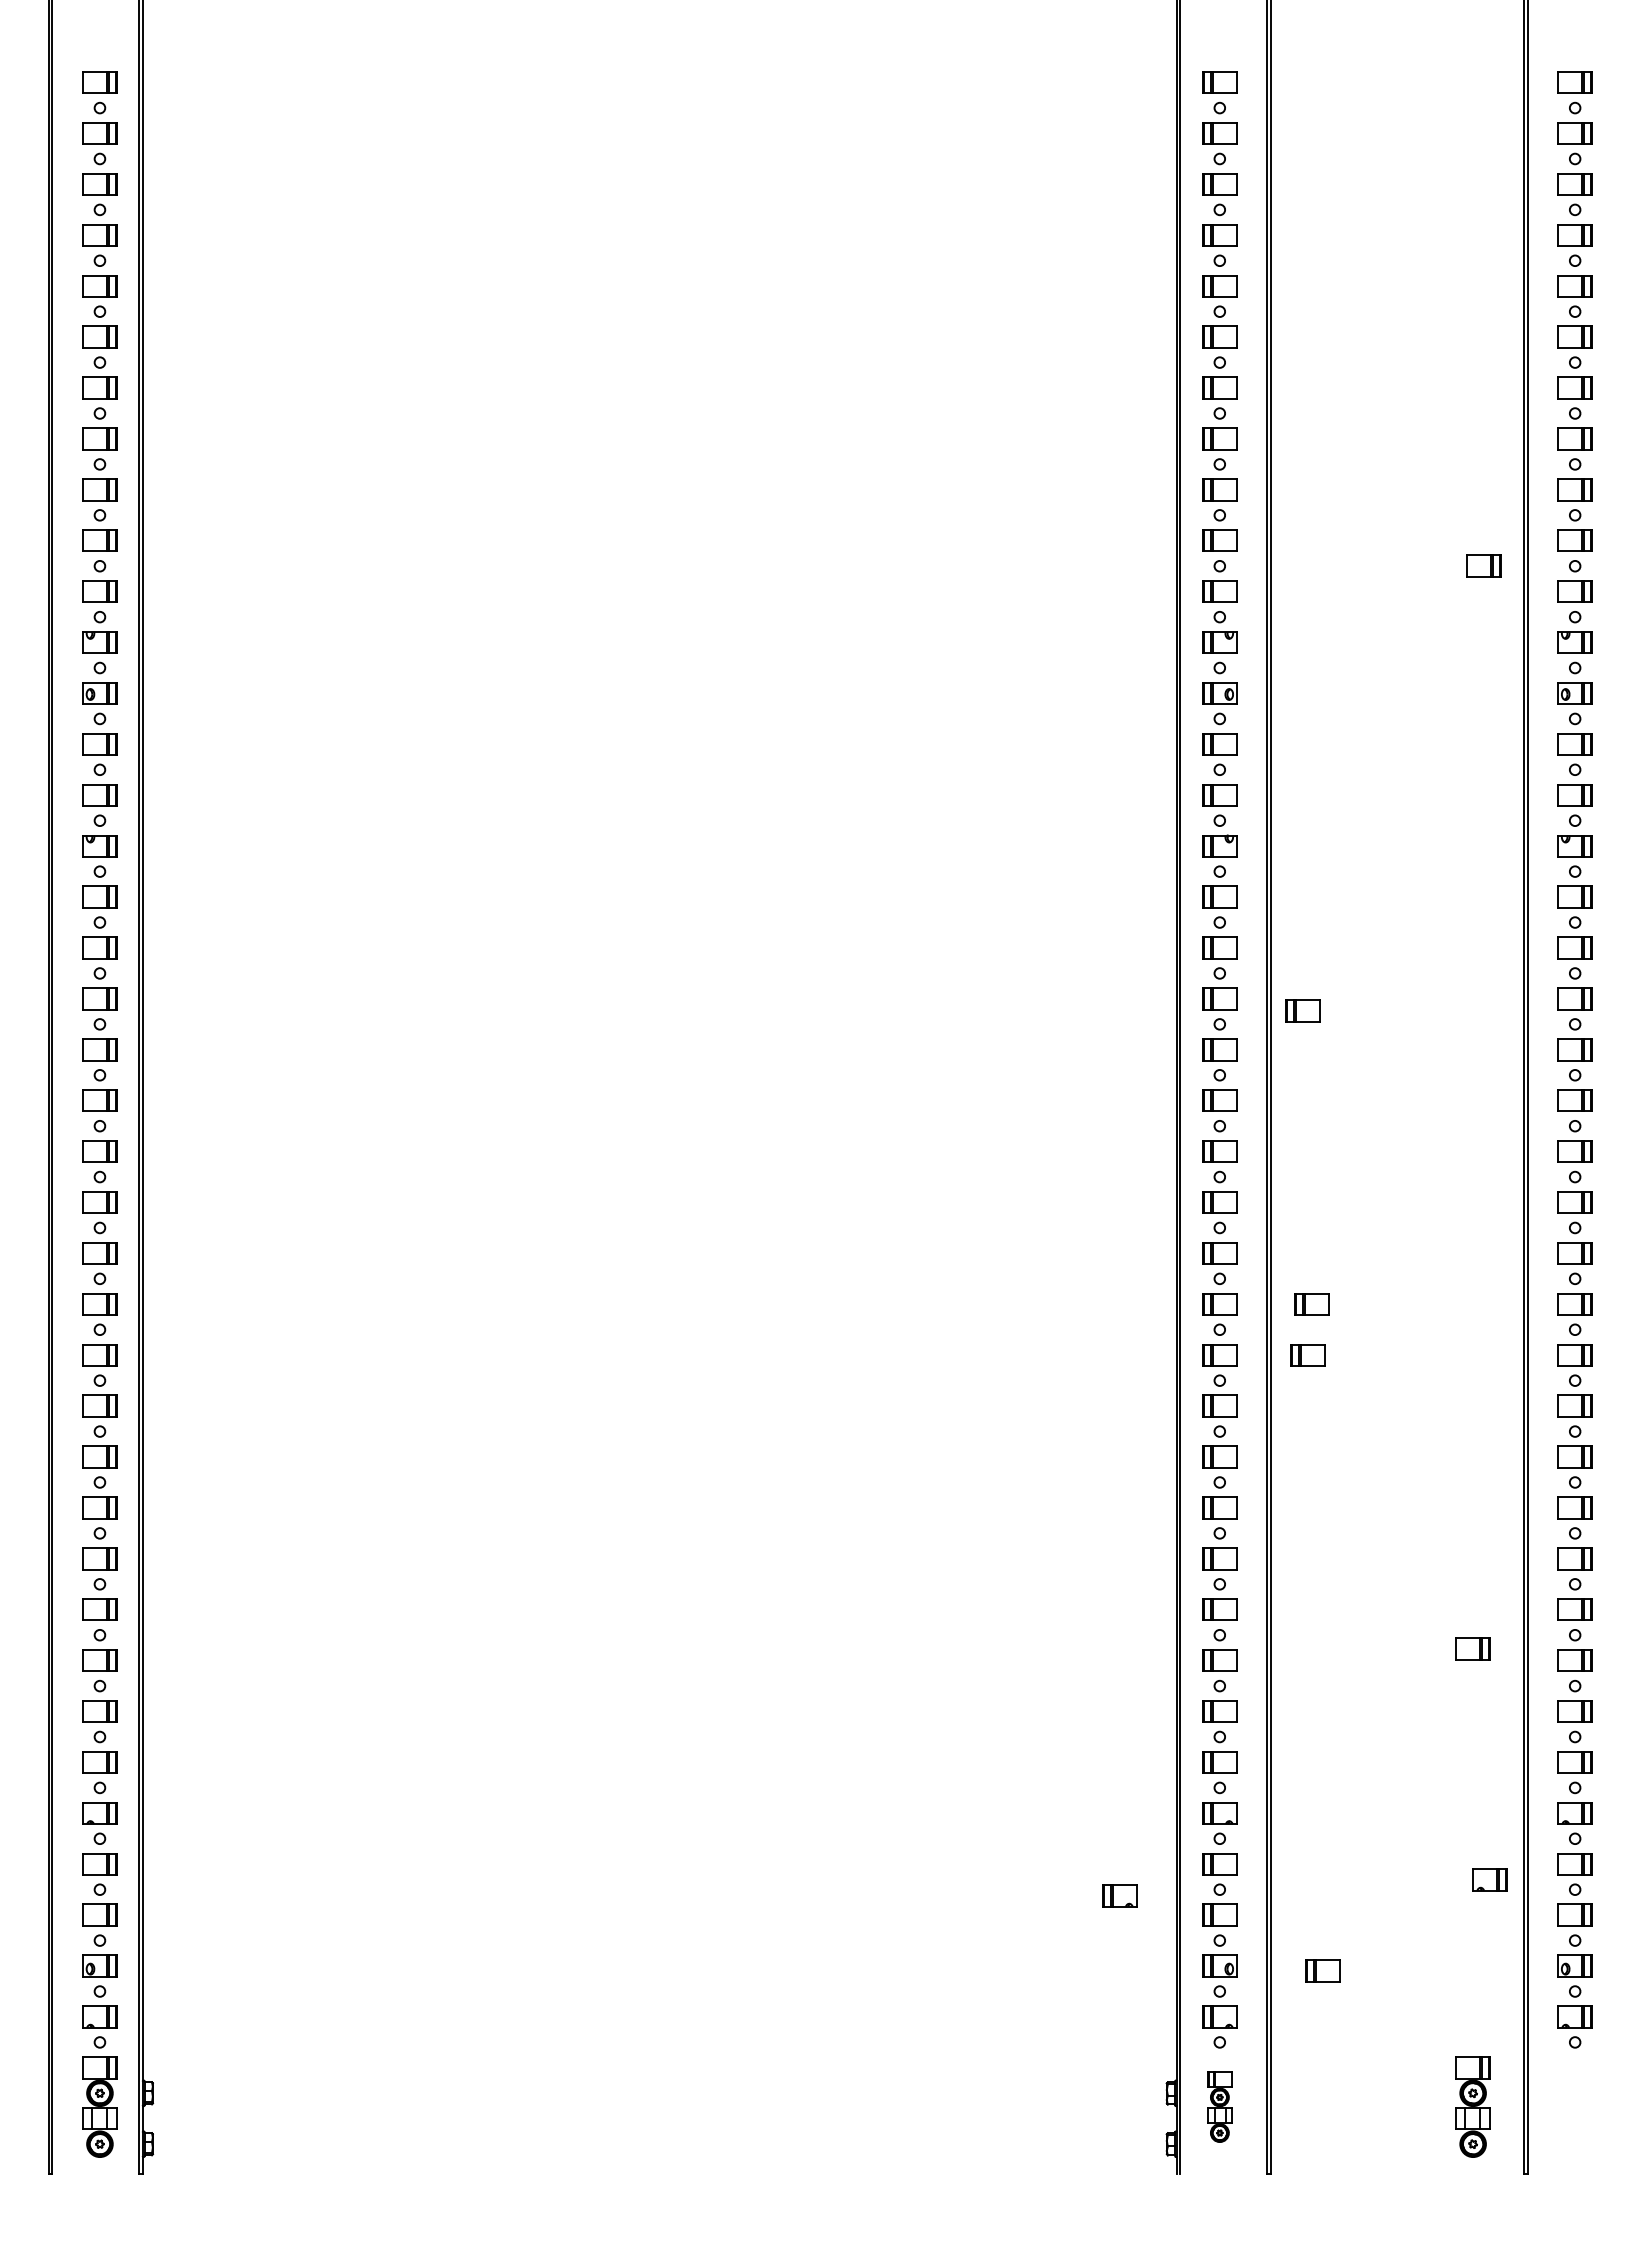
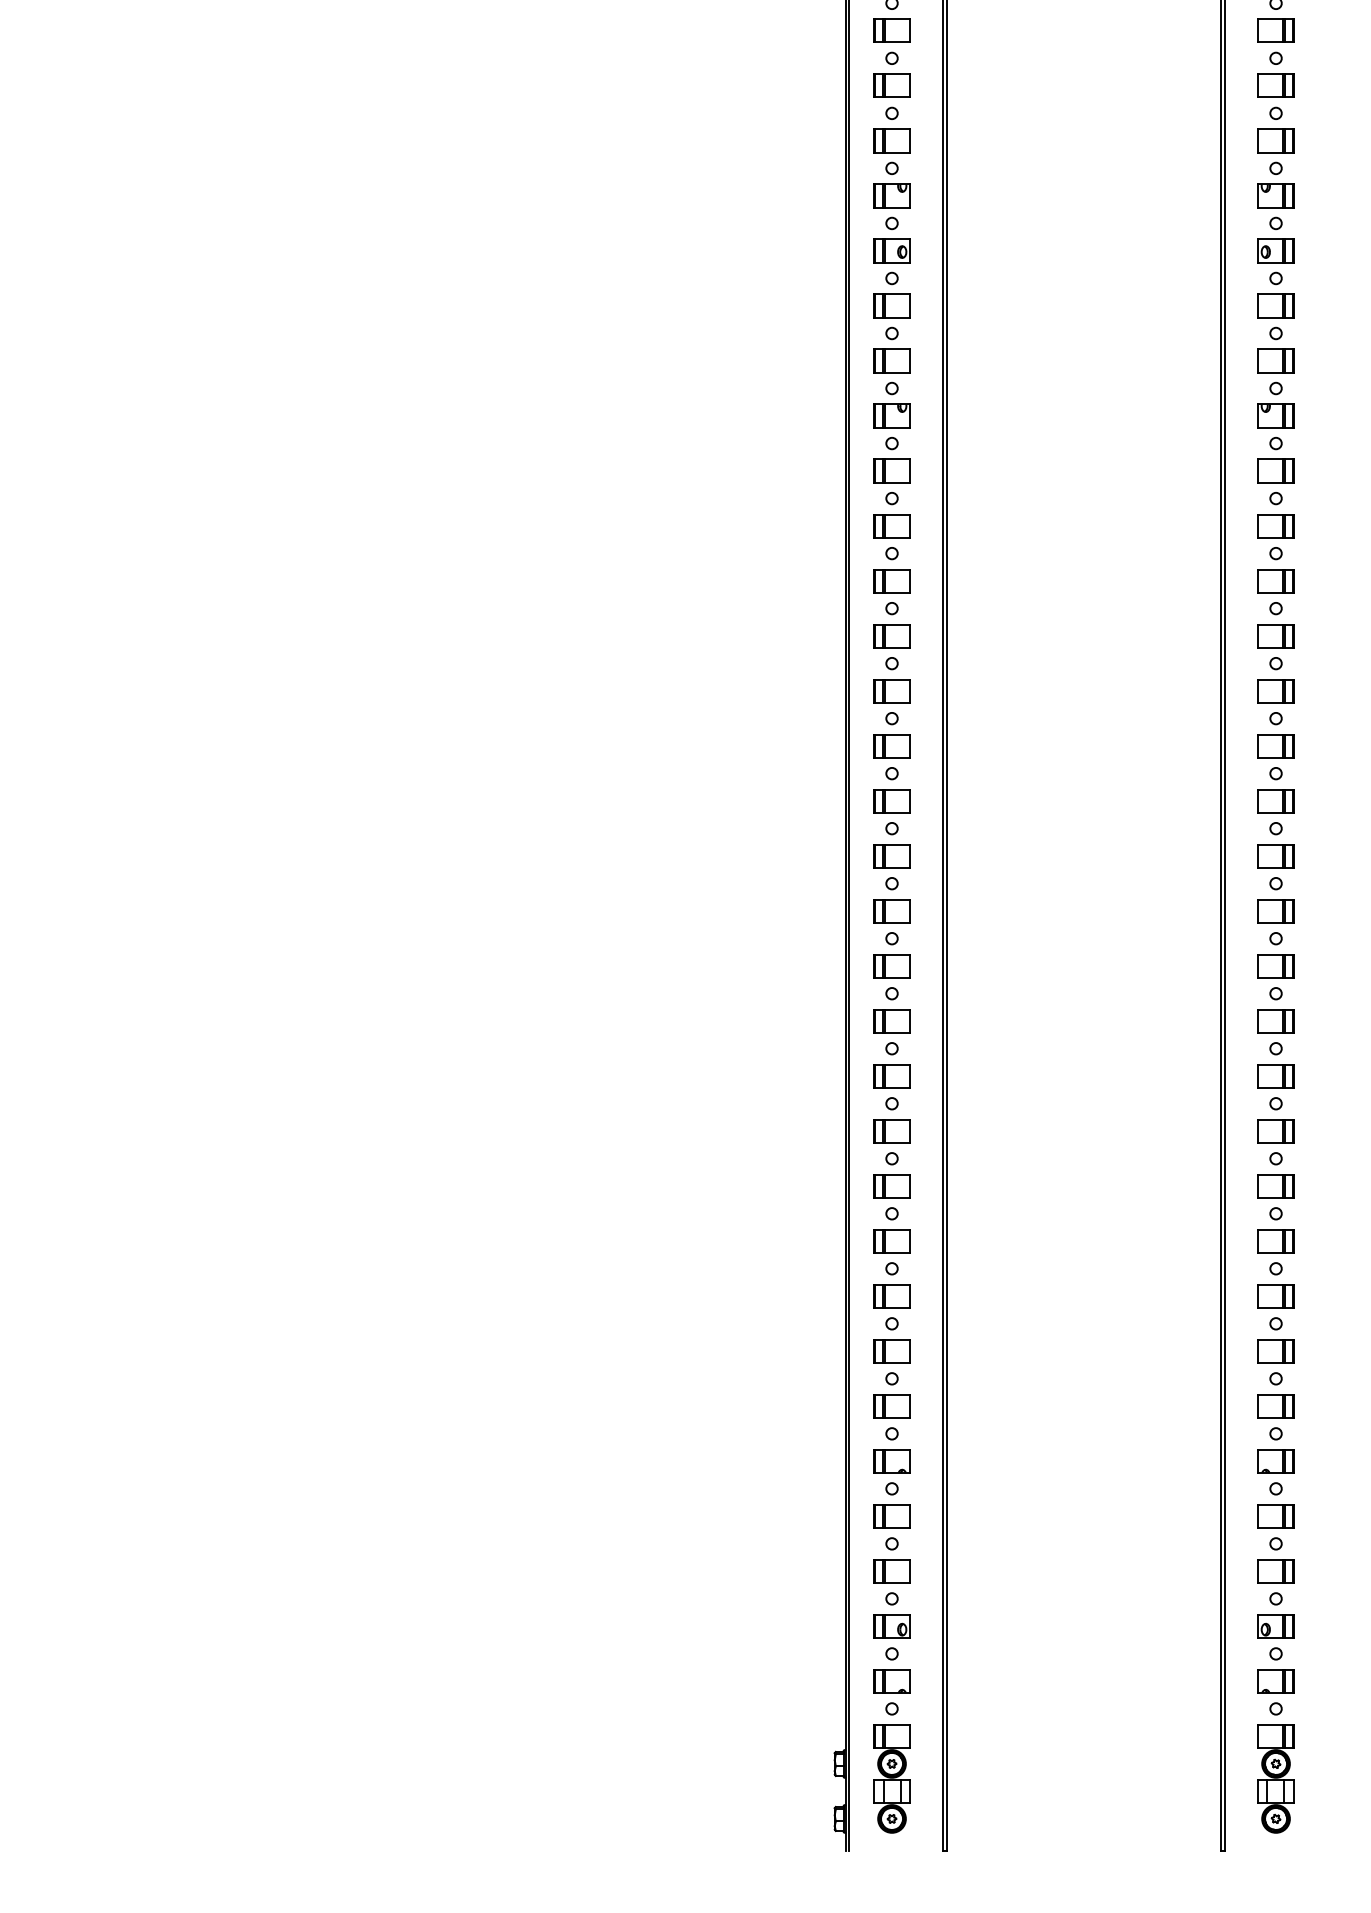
part: (1483, 565) -> (1177, 112), removed
part: (1302, 1010) -> (981, 593), removed
part: (1311, 1304) -> (991, 911), removed
part: (1307, 1355) -> (986, 966), removed
part: (1472, 1648) -> (1165, 1283), removed
part: (1489, 1879) -> (1183, 1532), removed
part: (1119, 1895) -> (783, 1550), removed
part: (1322, 1970) -> (1002, 1631), removed
part: (1219, 2106) -> (891, 1778), size x1.43
part: (1472, 2106) -> (1275, 1778), moved

